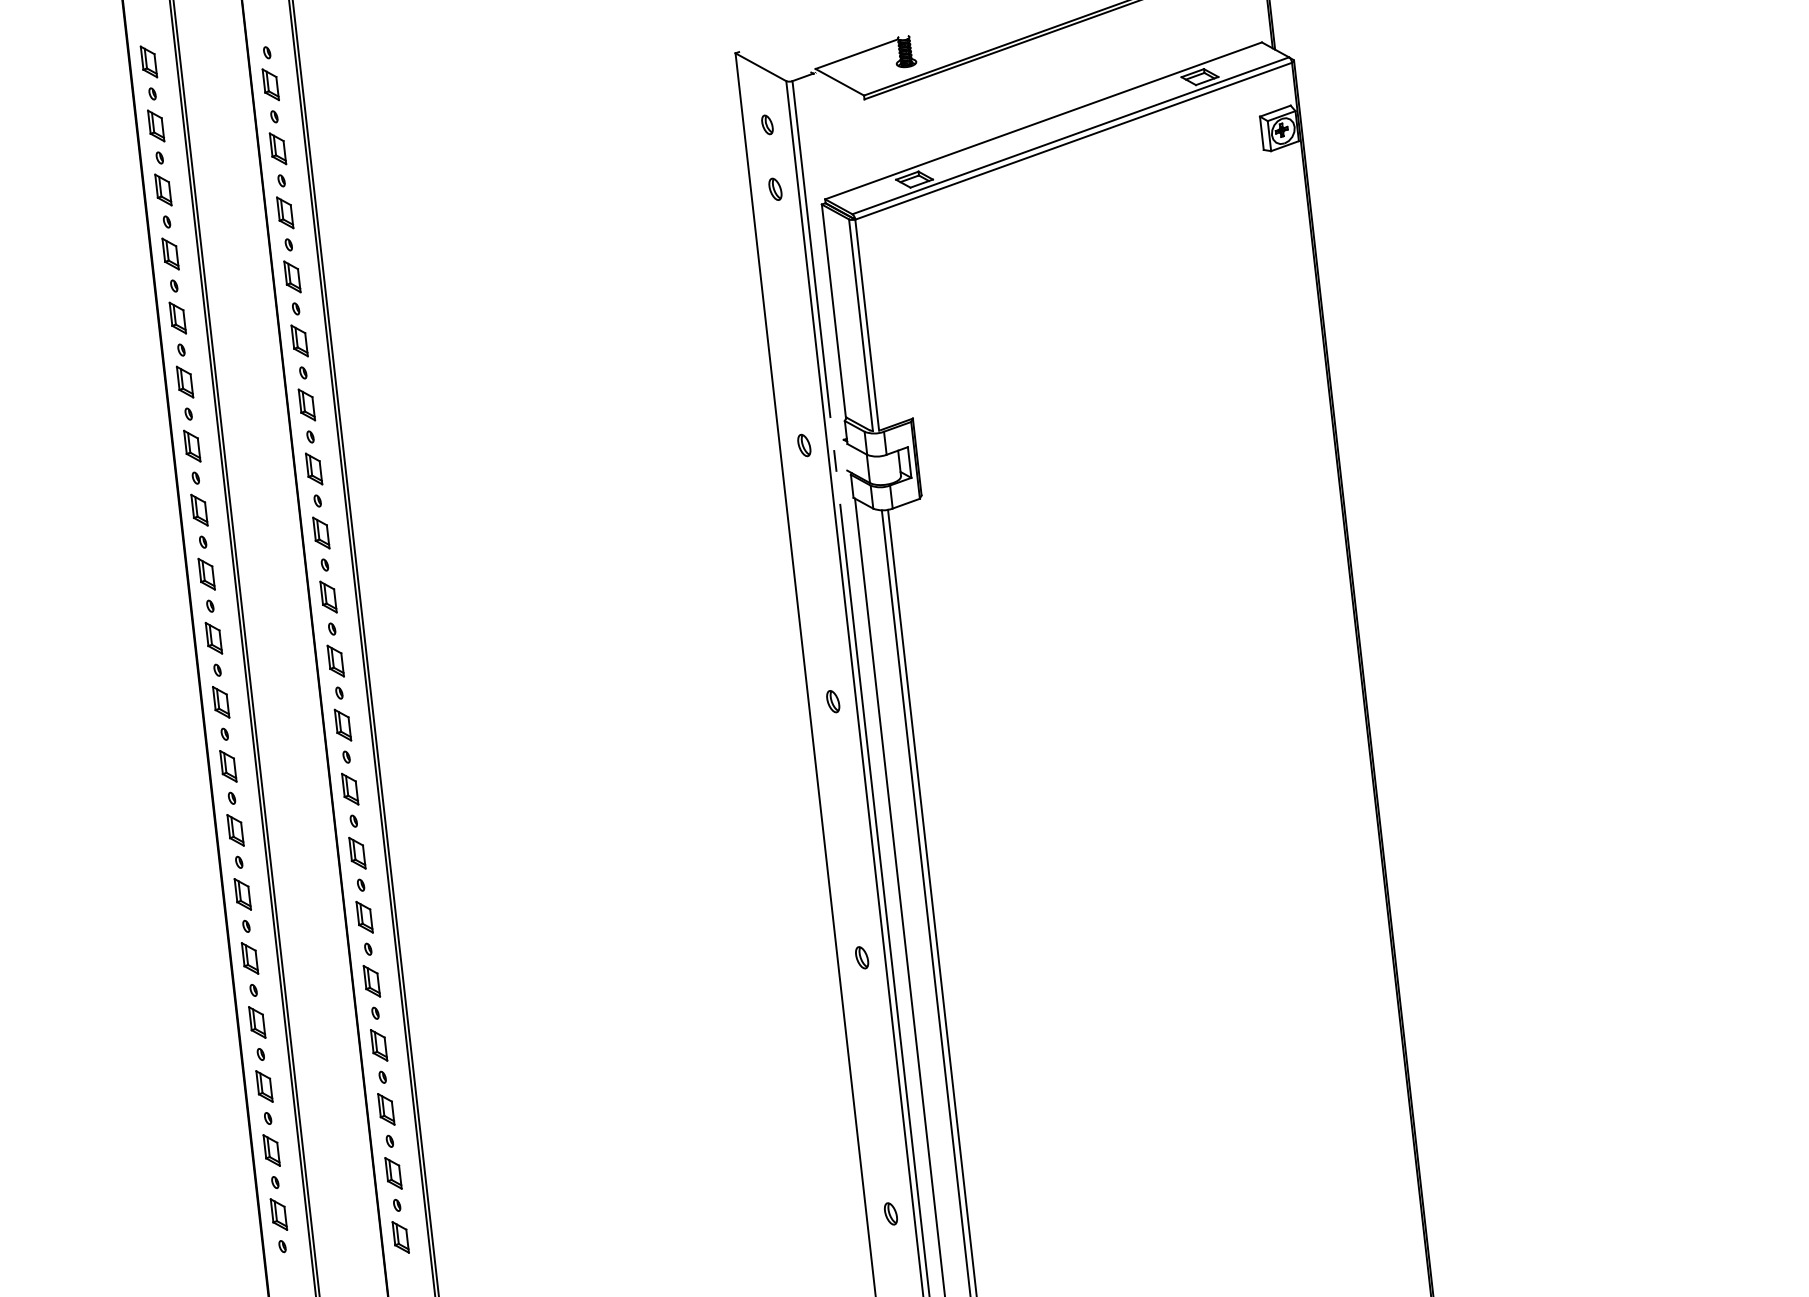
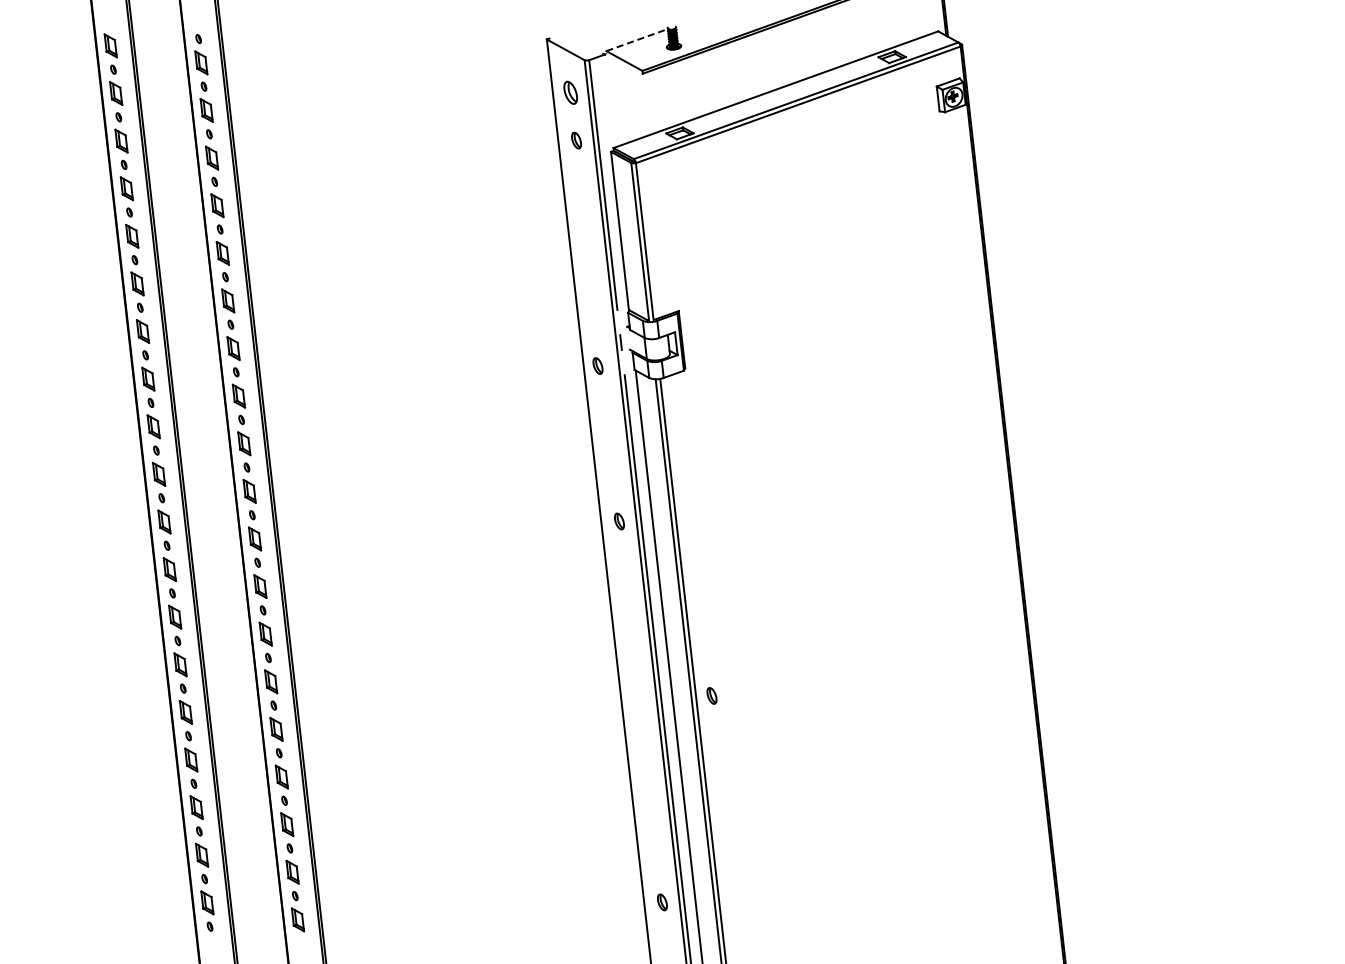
line: (857, 54) -> (637, 40), solid -> dashed
part: (767, 124) -> (570, 92), size x1.6
part: (803, 444) -> (597, 365), moved
part: (861, 957) -> (711, 695), moved

